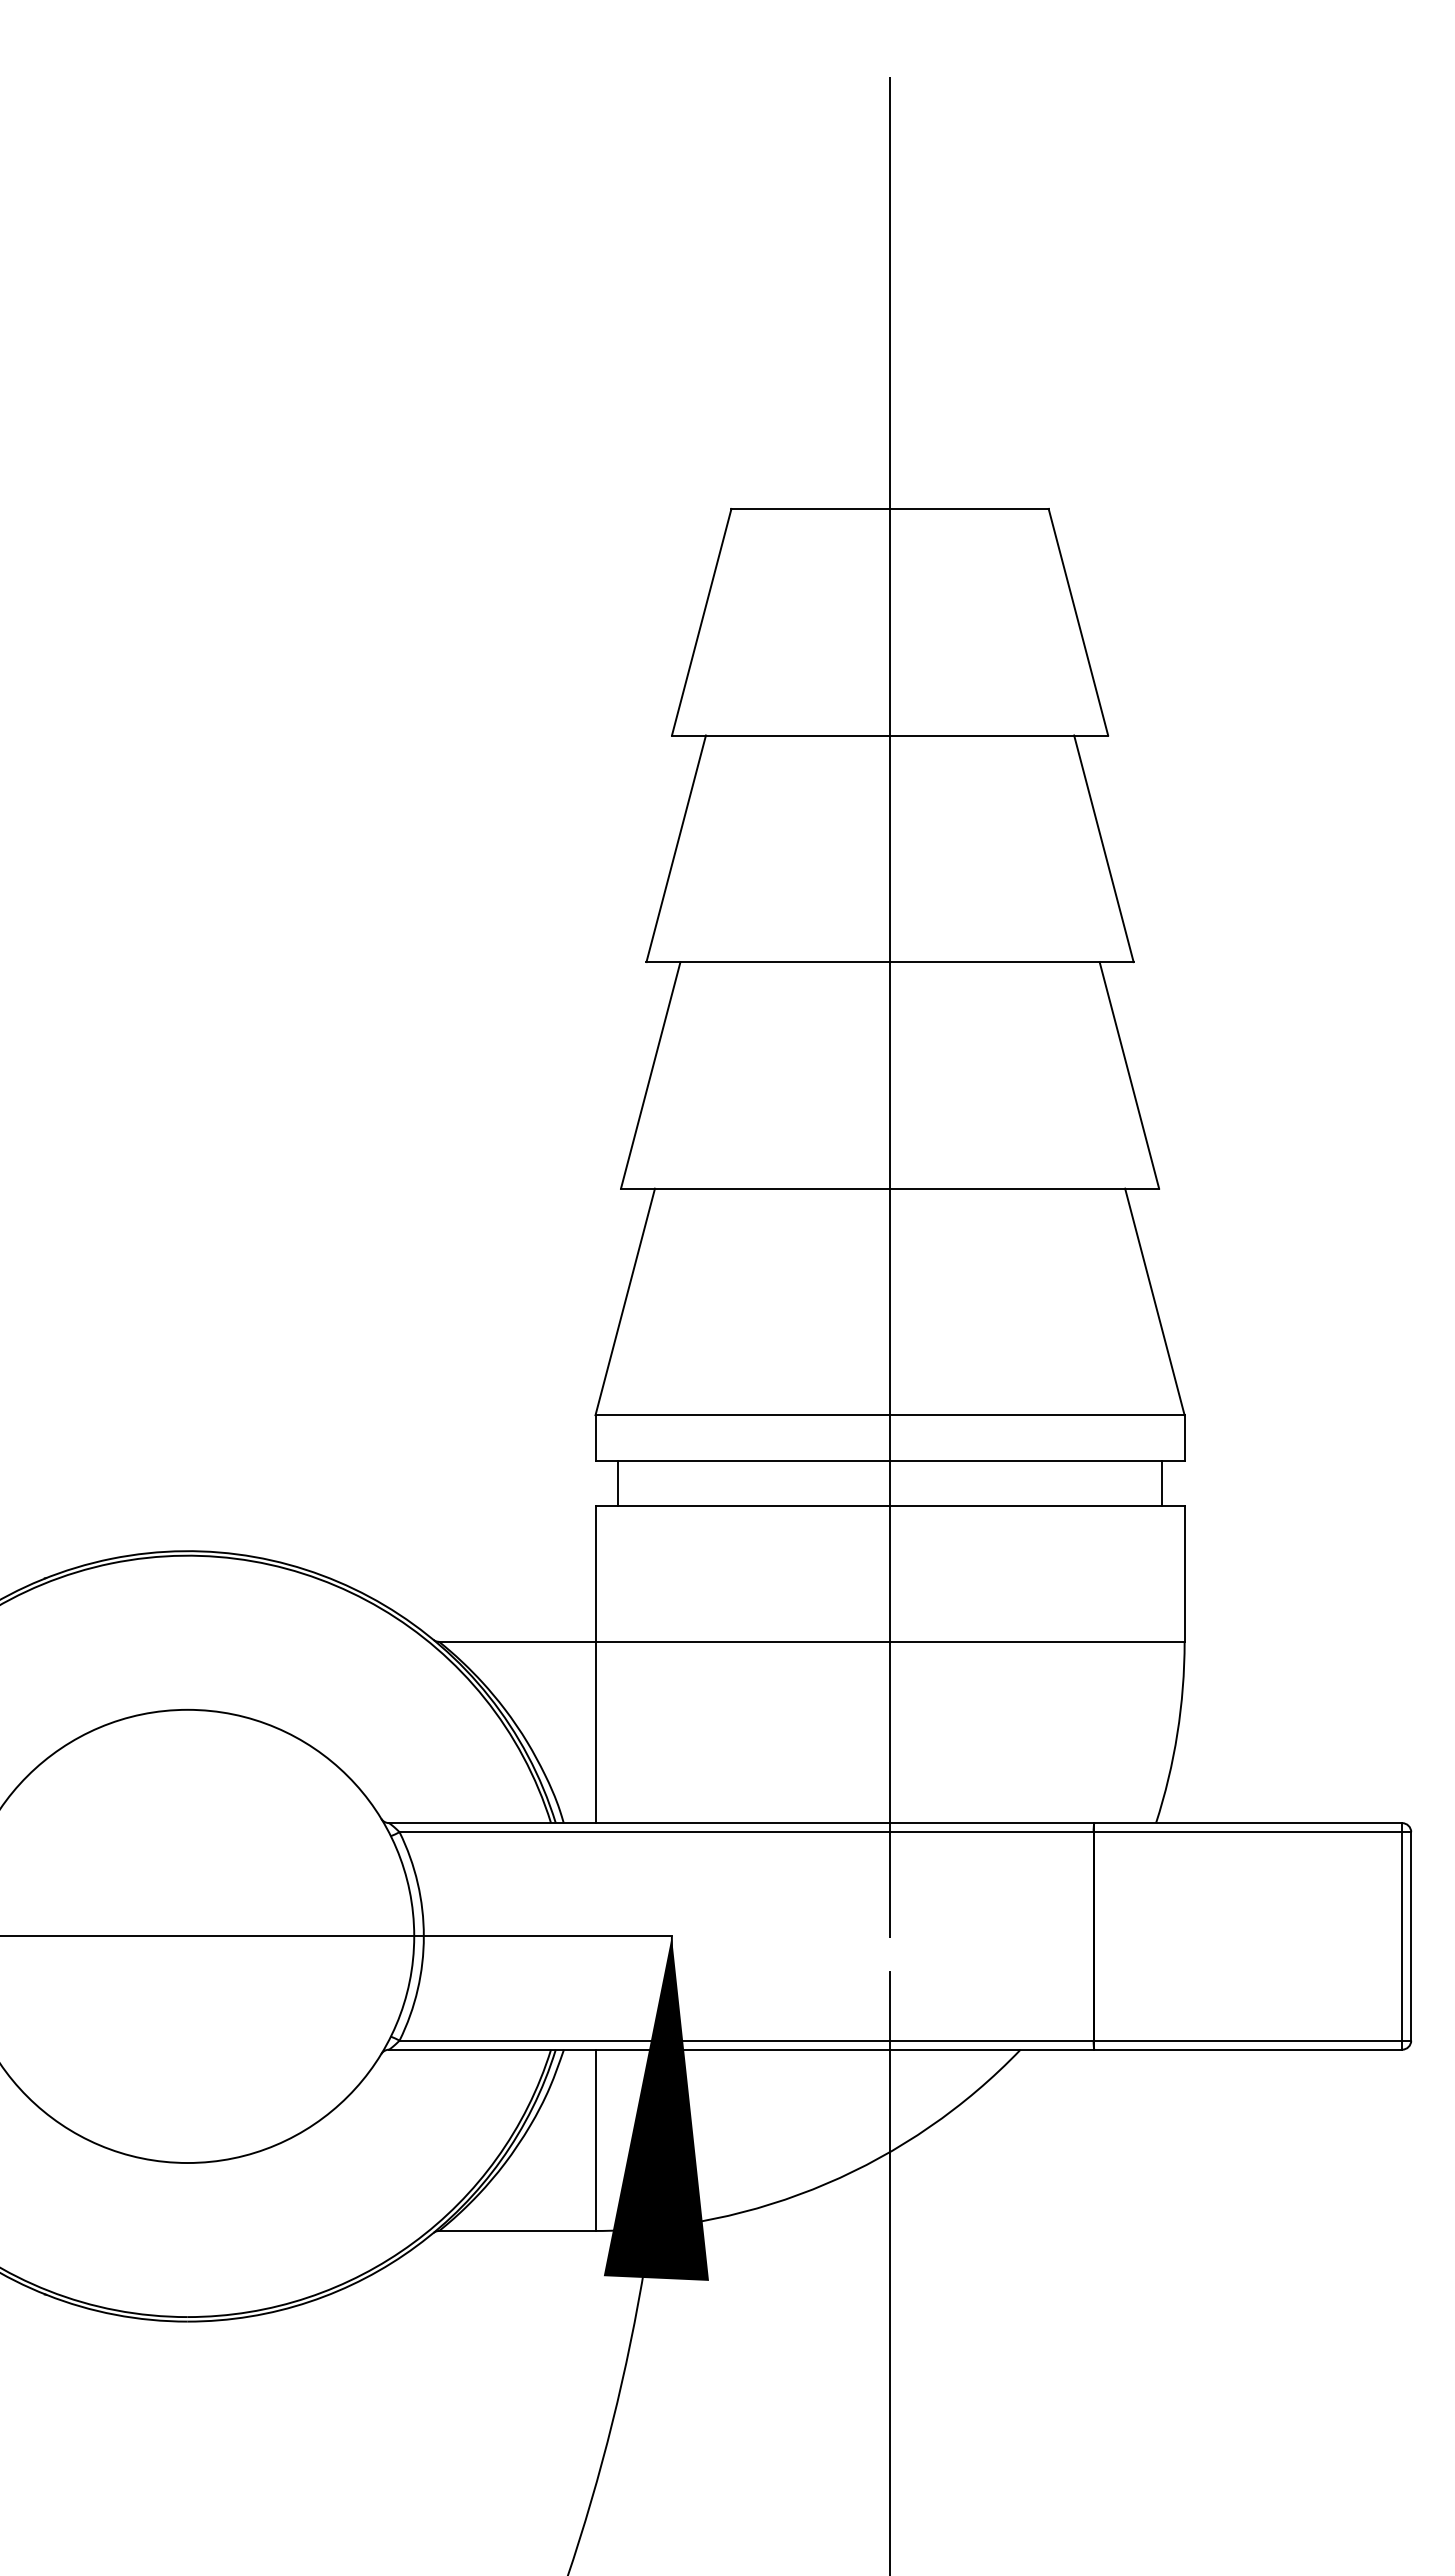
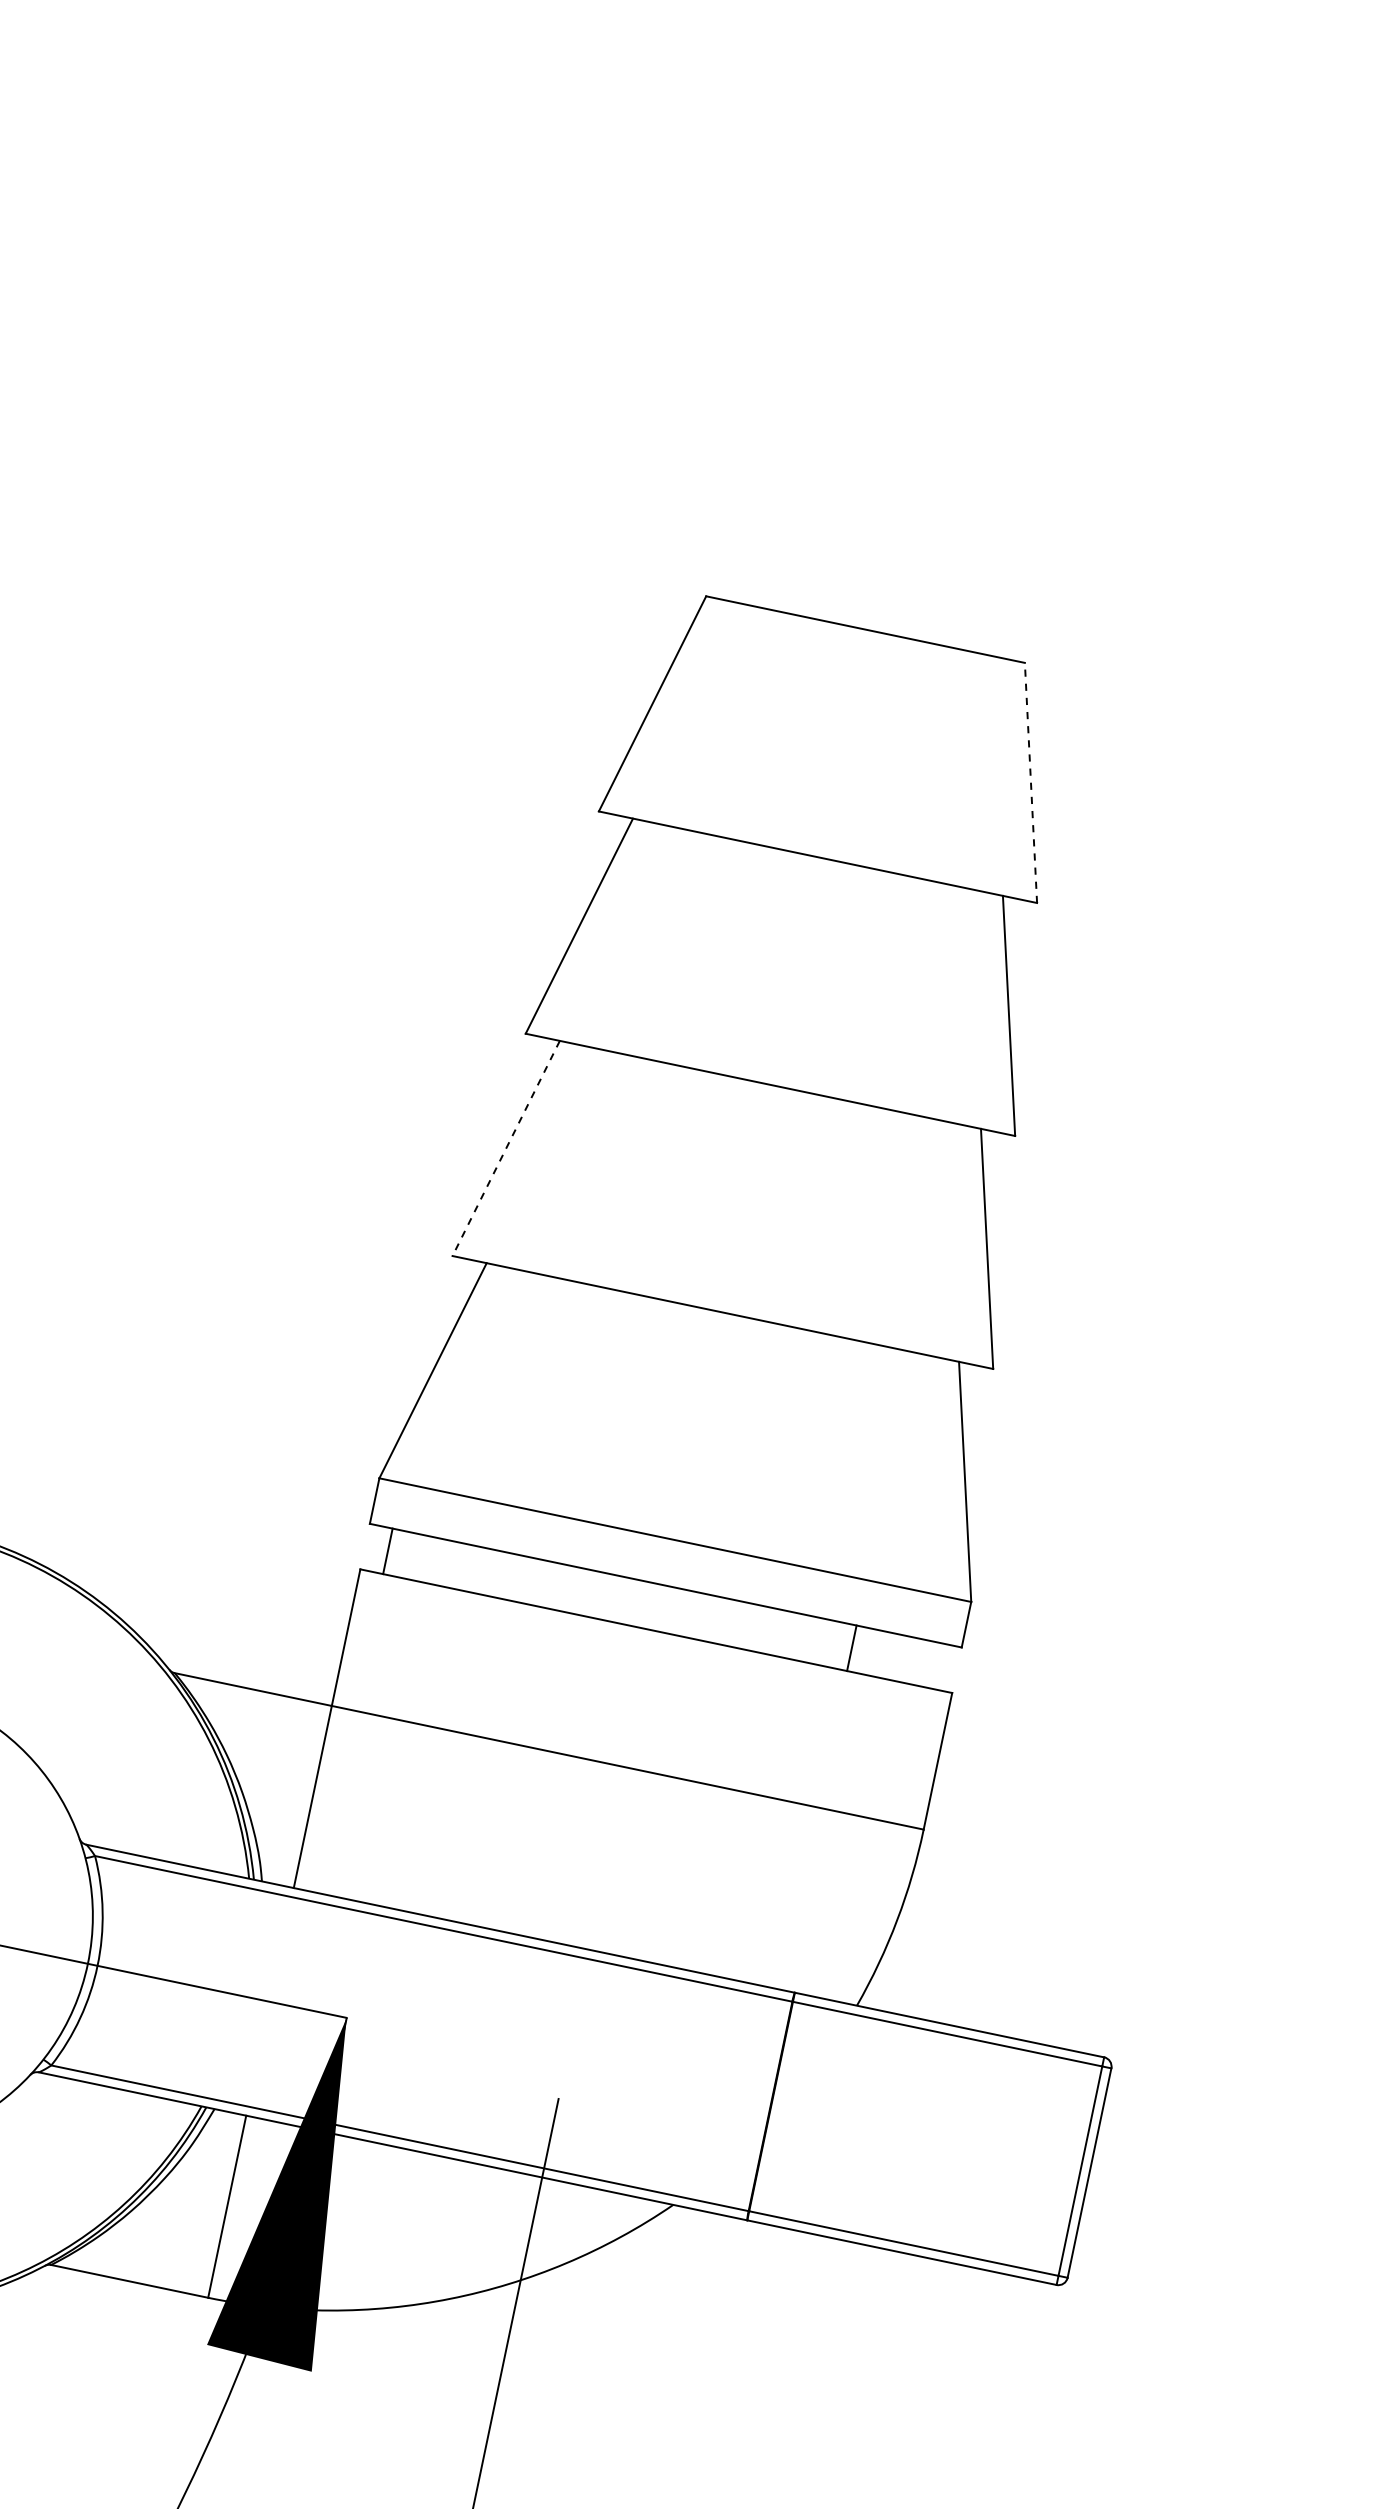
line: (1078, 621) -> (1031, 782), solid -> dashed
line: (890, 1007) -> (761, 1130), removed
line: (650, 1075) -> (505, 1148), solid -> dashed
line: (1161, 1482) -> (851, 1647), moved

